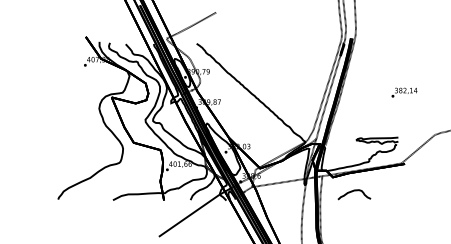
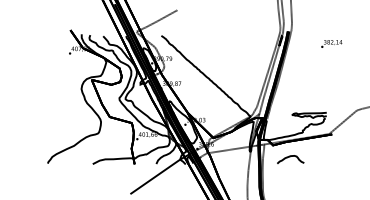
text: (404, 92) -> (331, 43), moved

